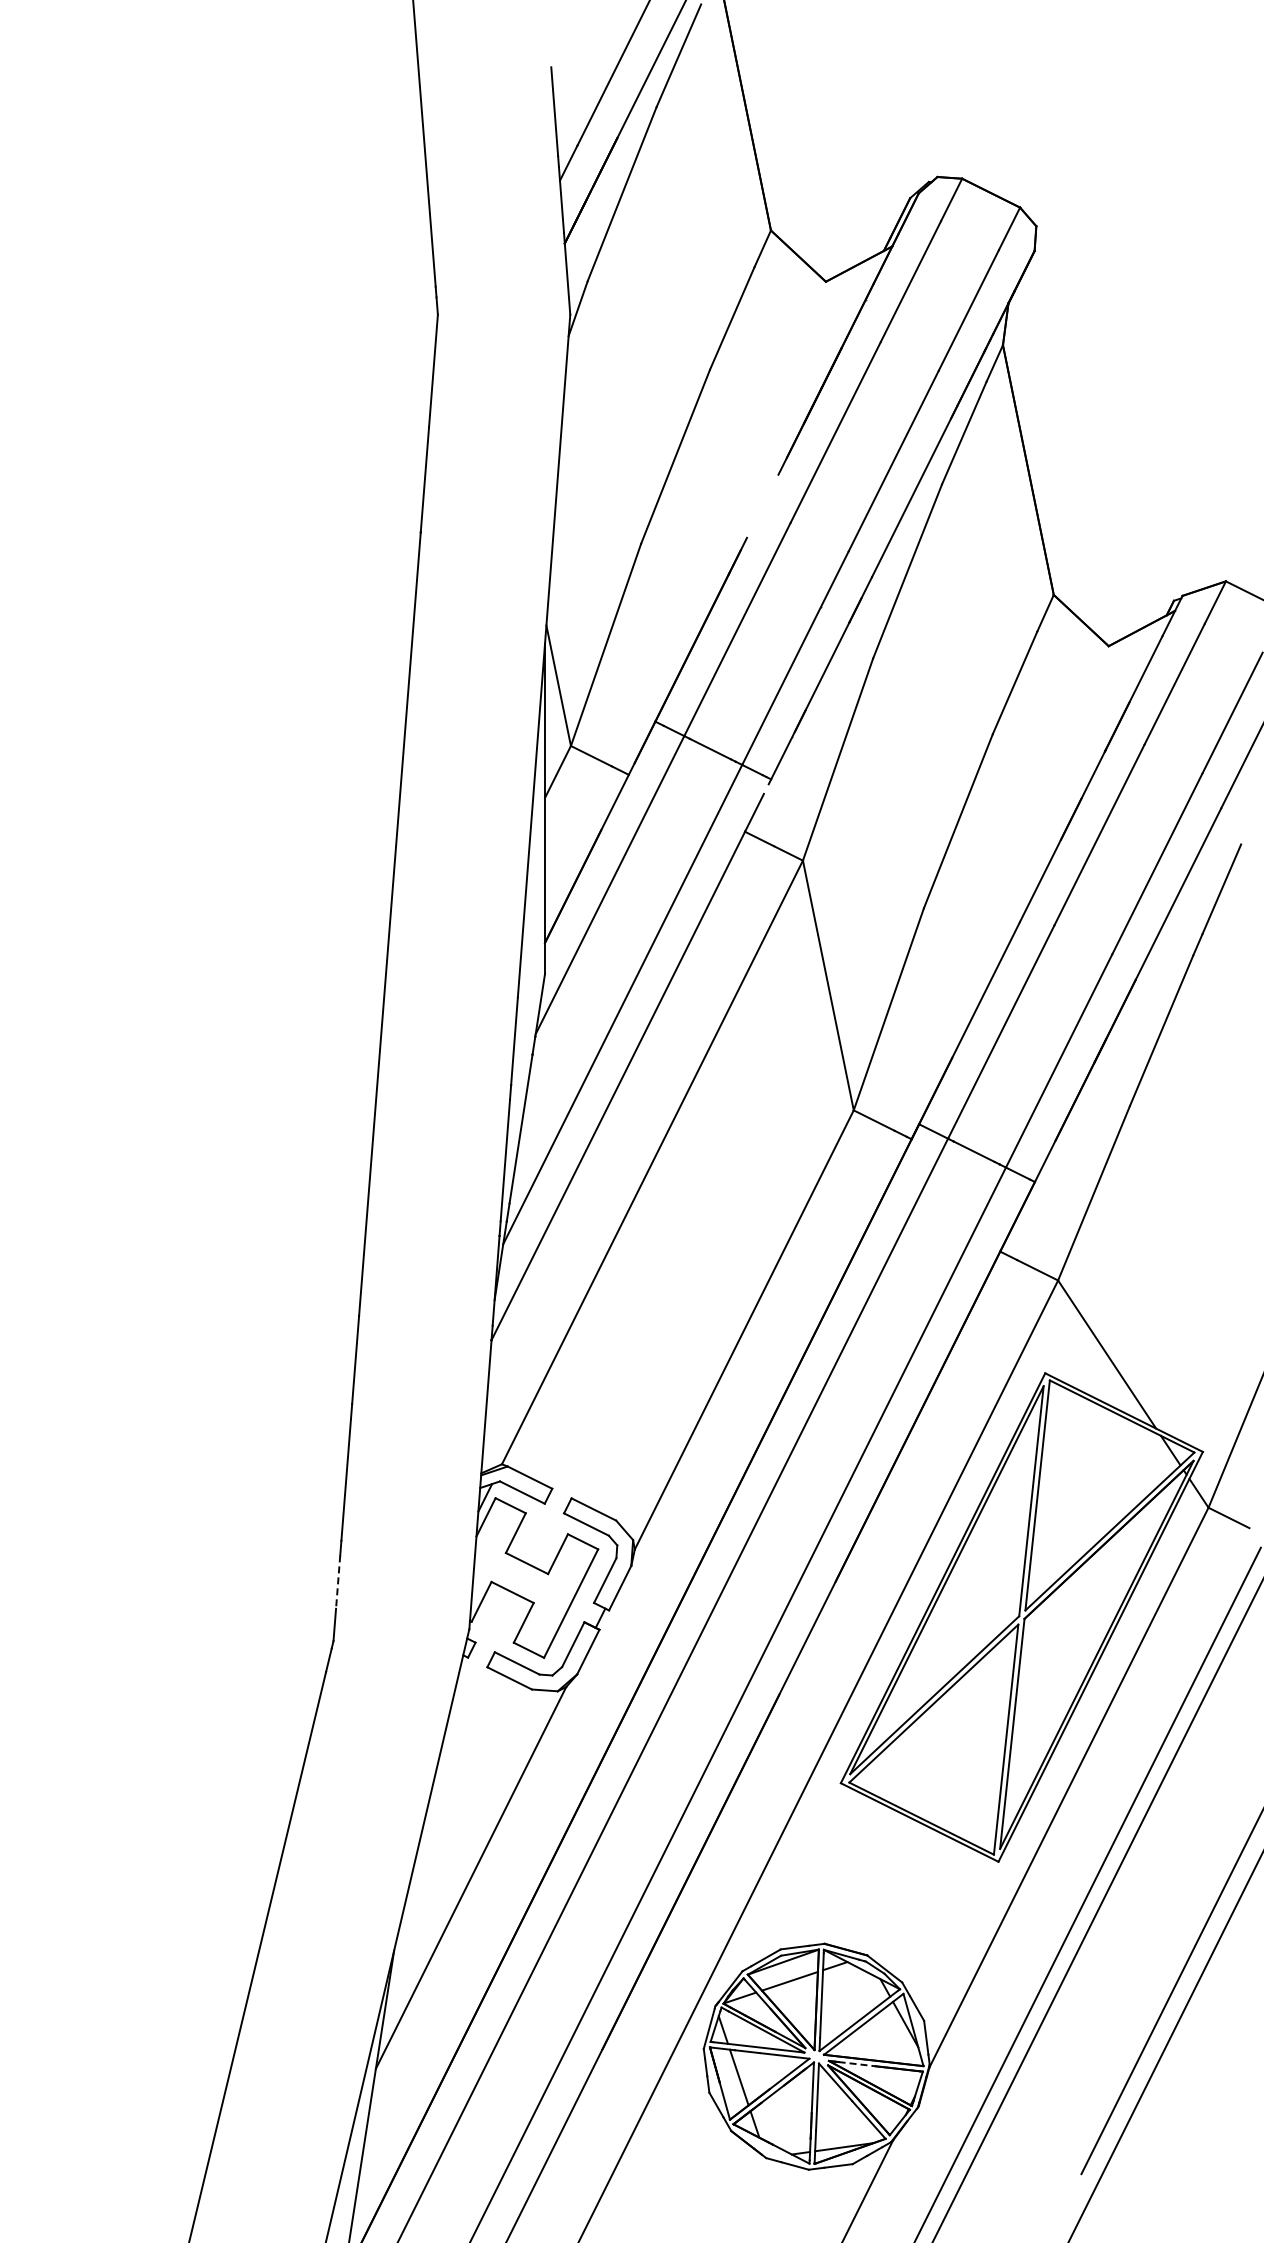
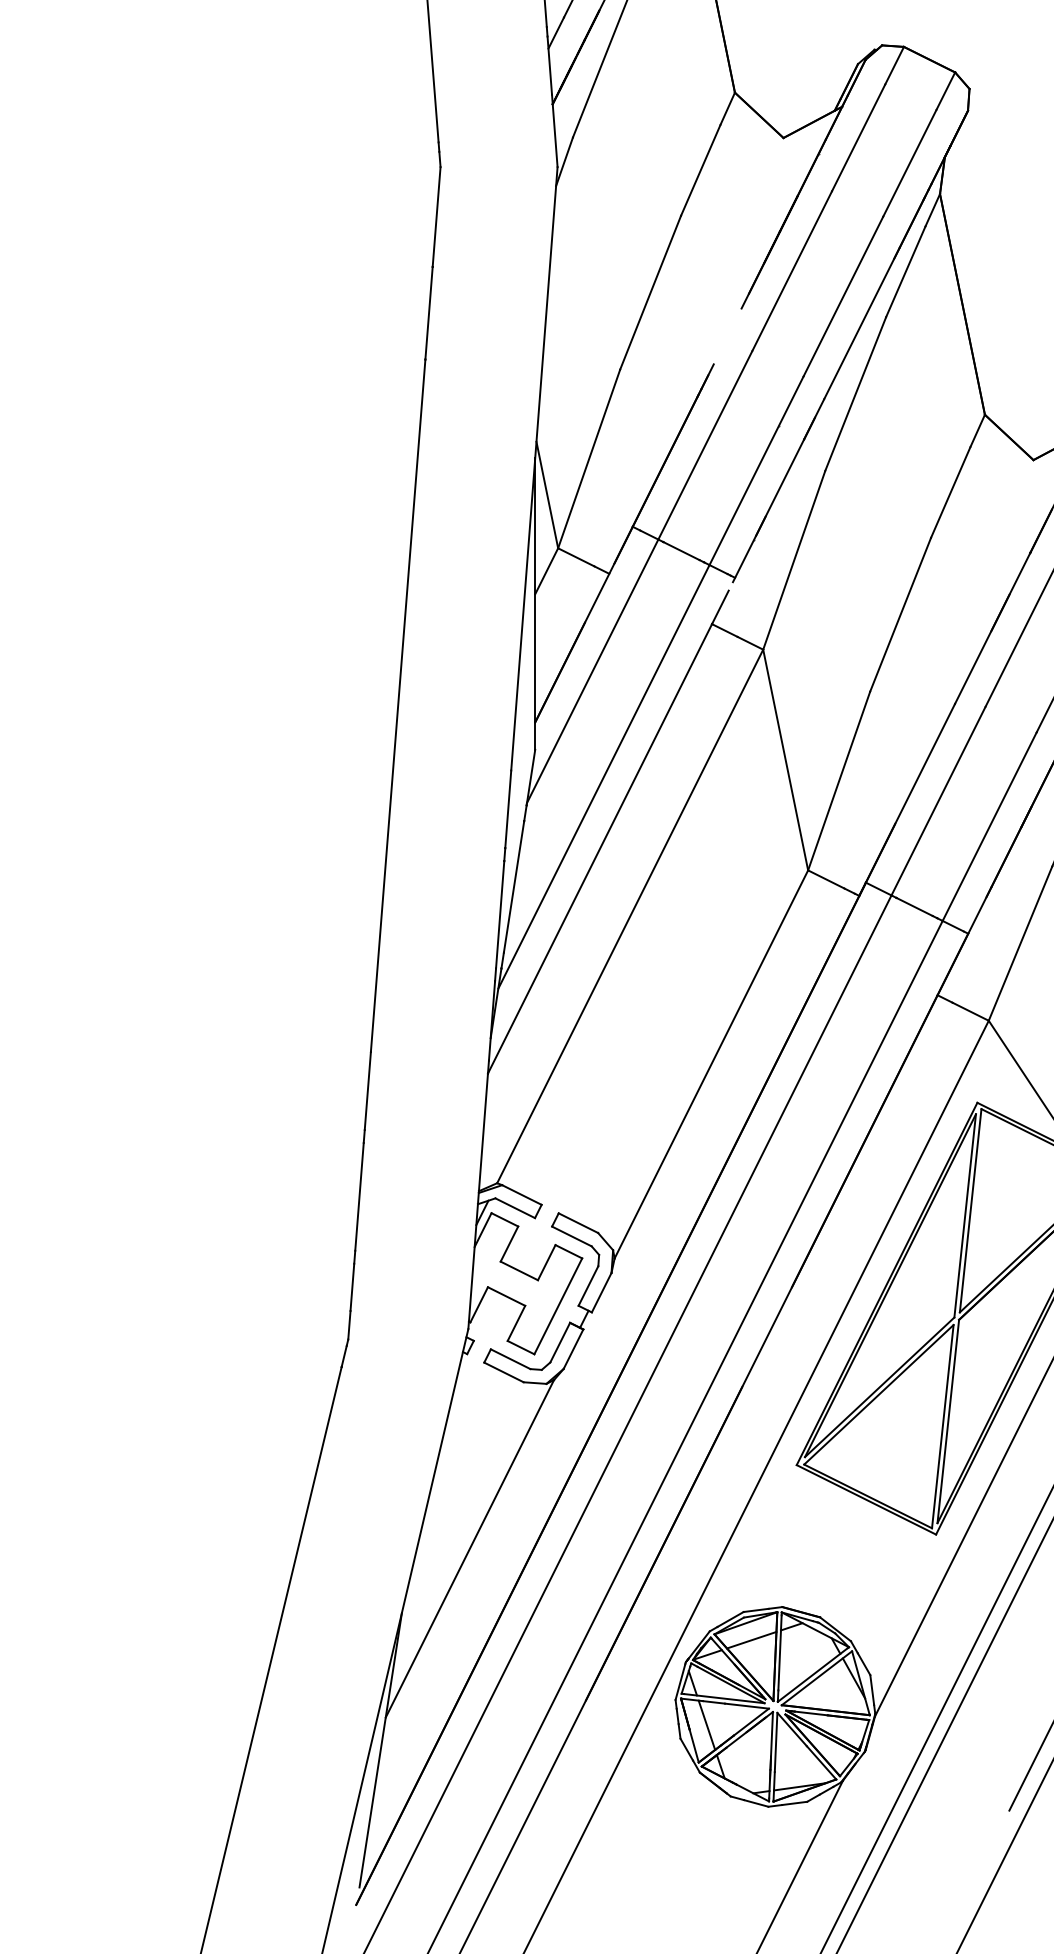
line: (338, 1582) -> (352, 1287), dashed -> solid
line: (857, 2064) -> (811, 1713), dashed -> solid

